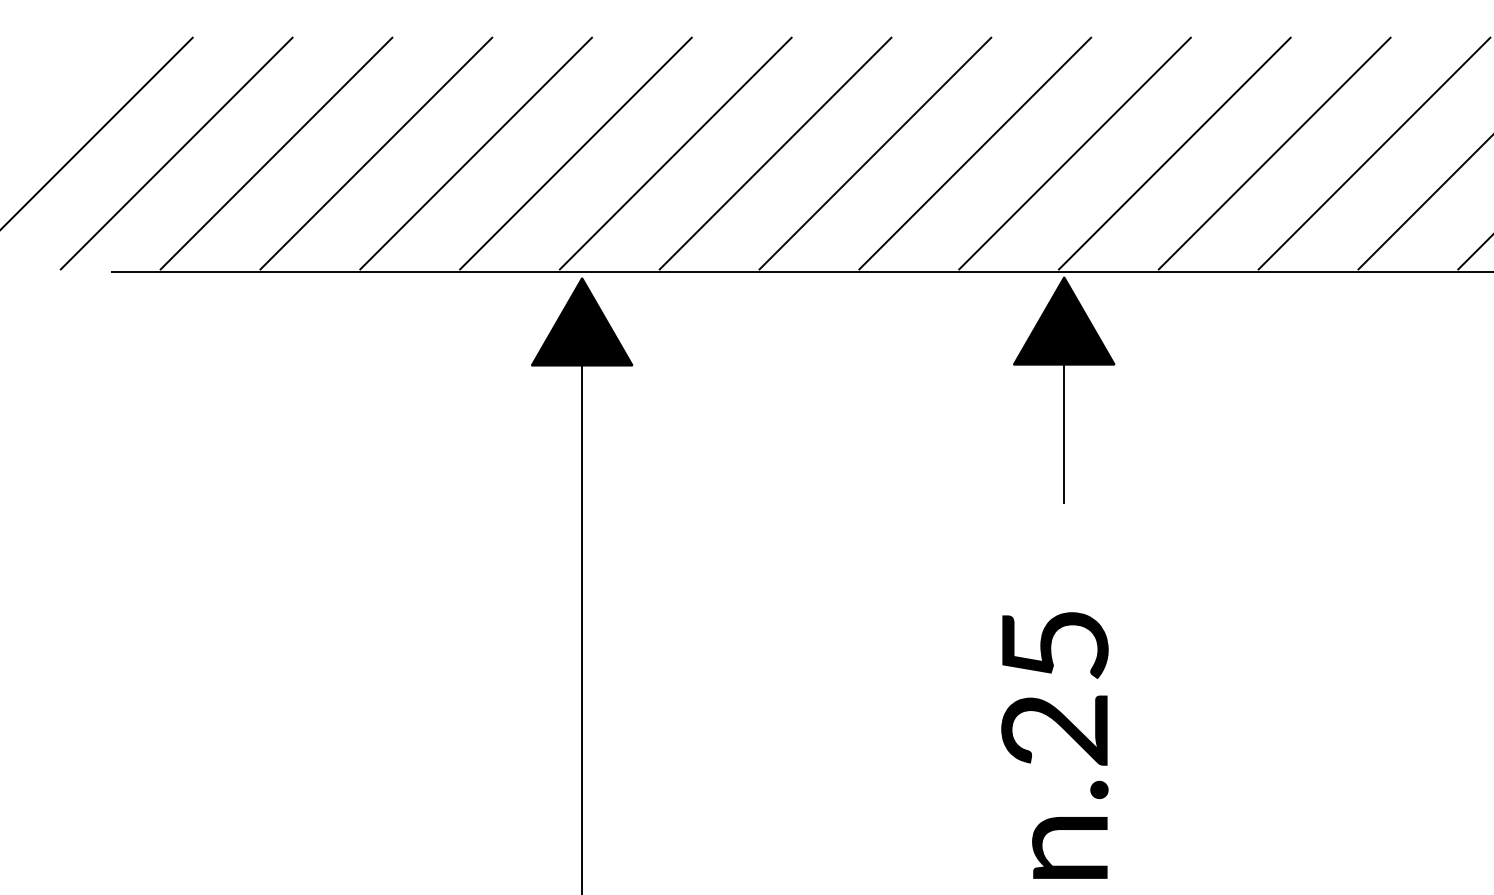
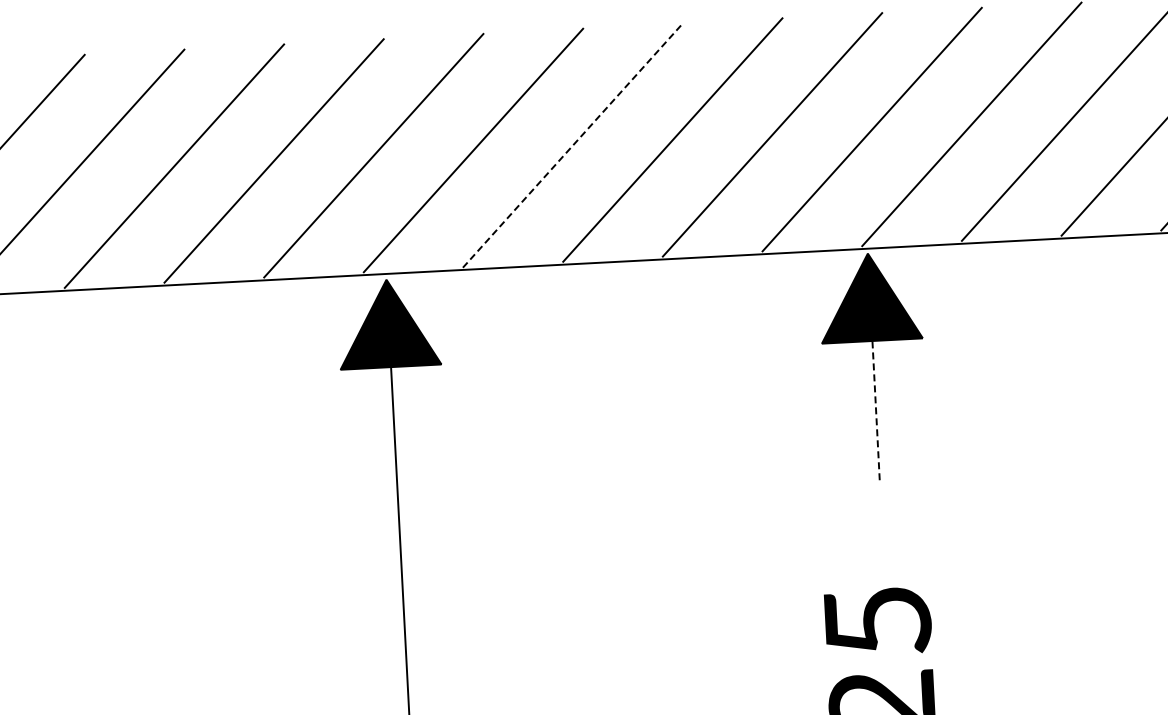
line: (775, 153) -> (573, 145), solid -> dashed
line: (1064, 433) -> (876, 409), solid -> dashed

